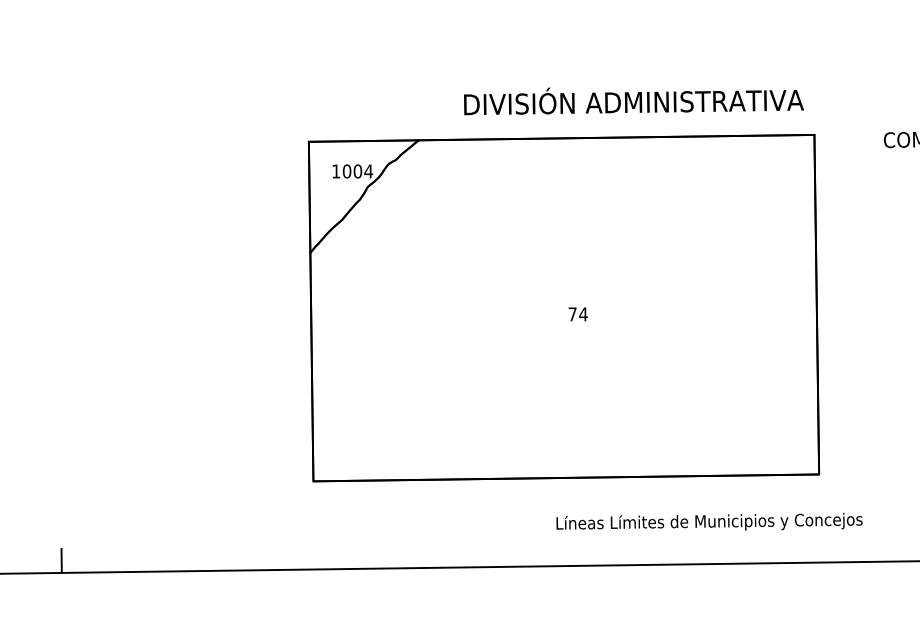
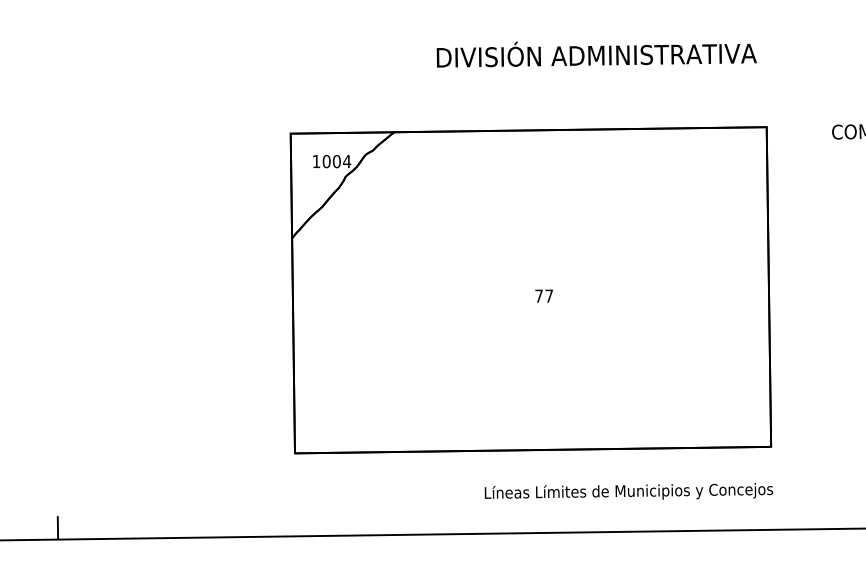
text: (633, 101) -> (596, 54), moved
text: (583, 313) -> (549, 295), 74 -> 77
text: (709, 521) -> (628, 491), moved

